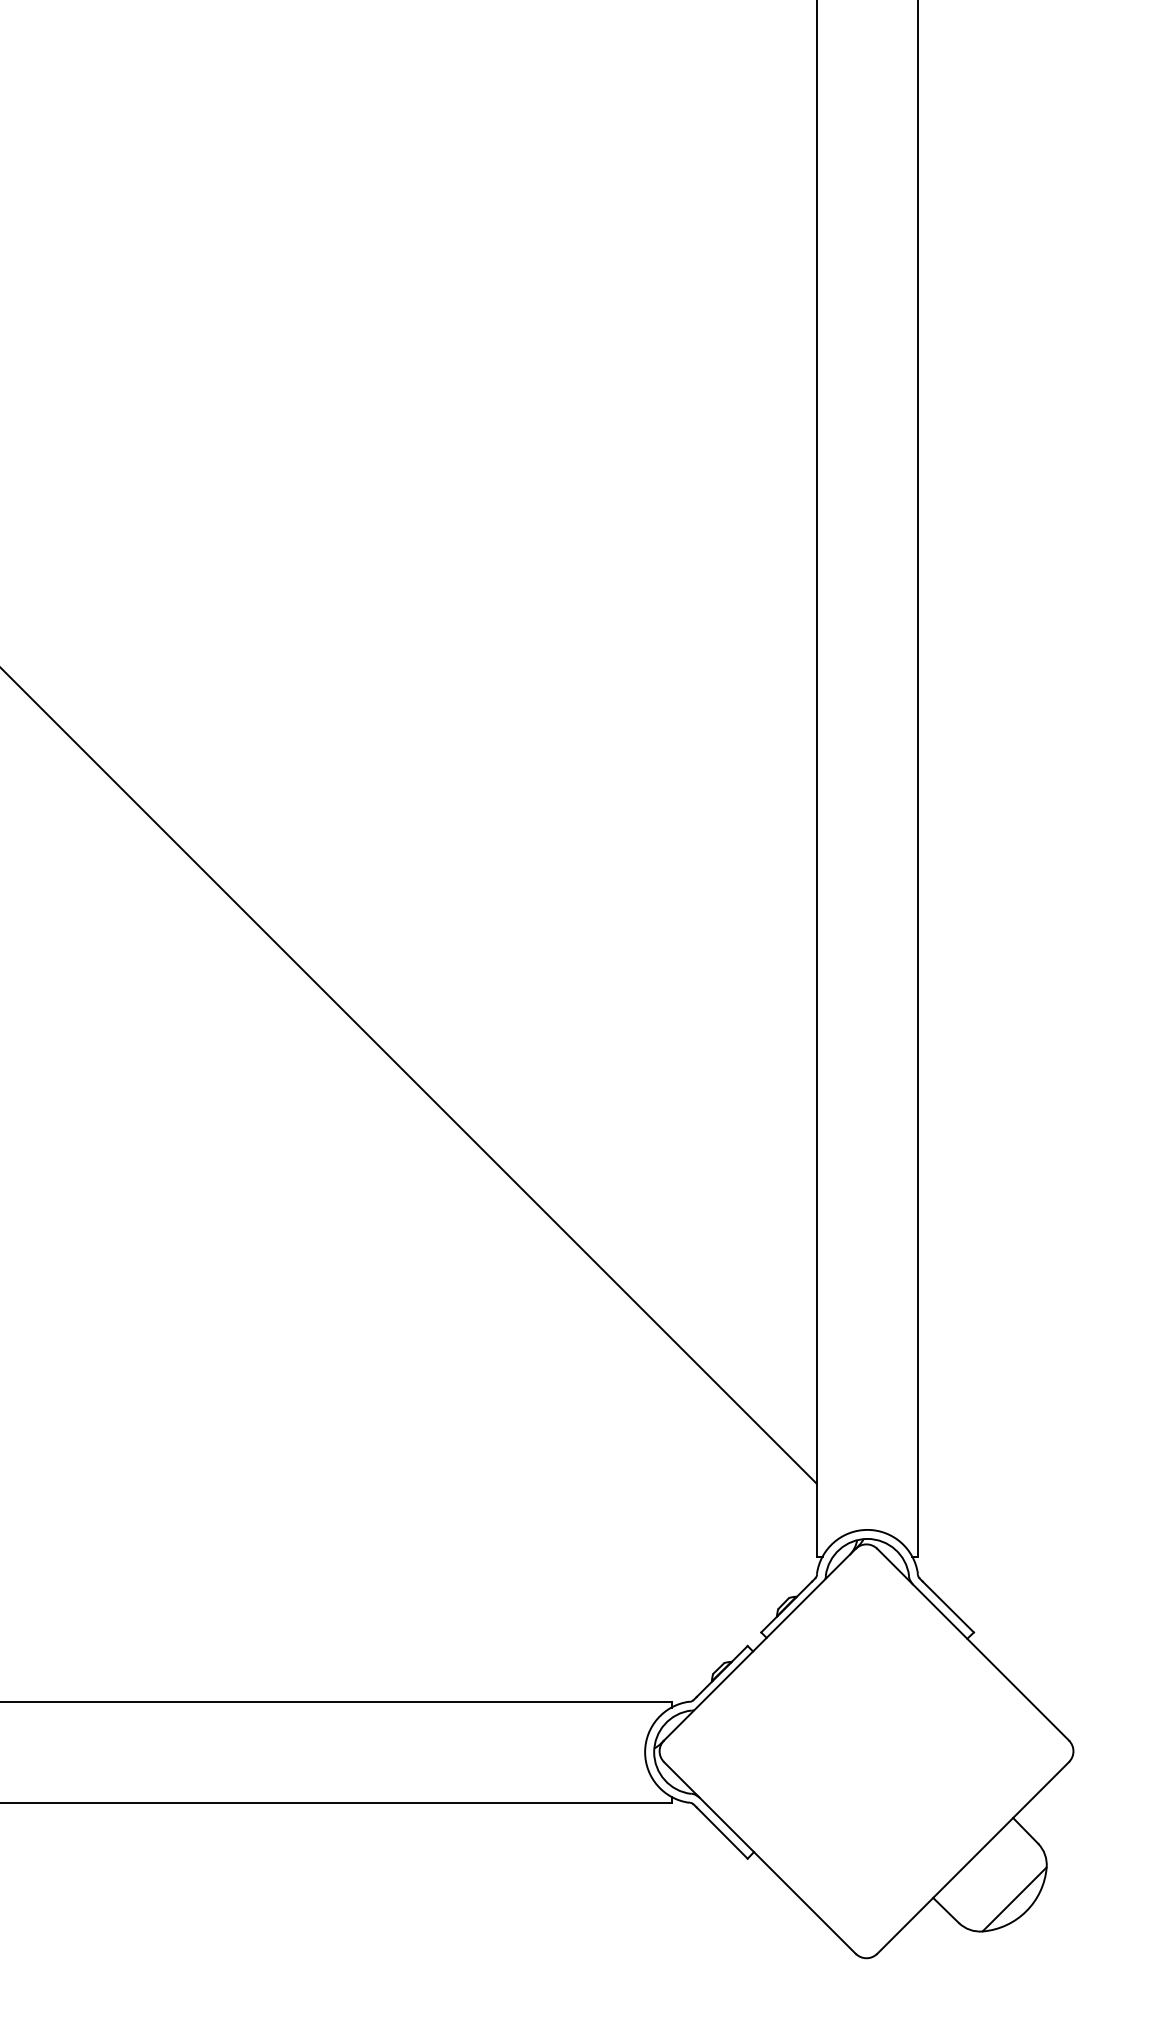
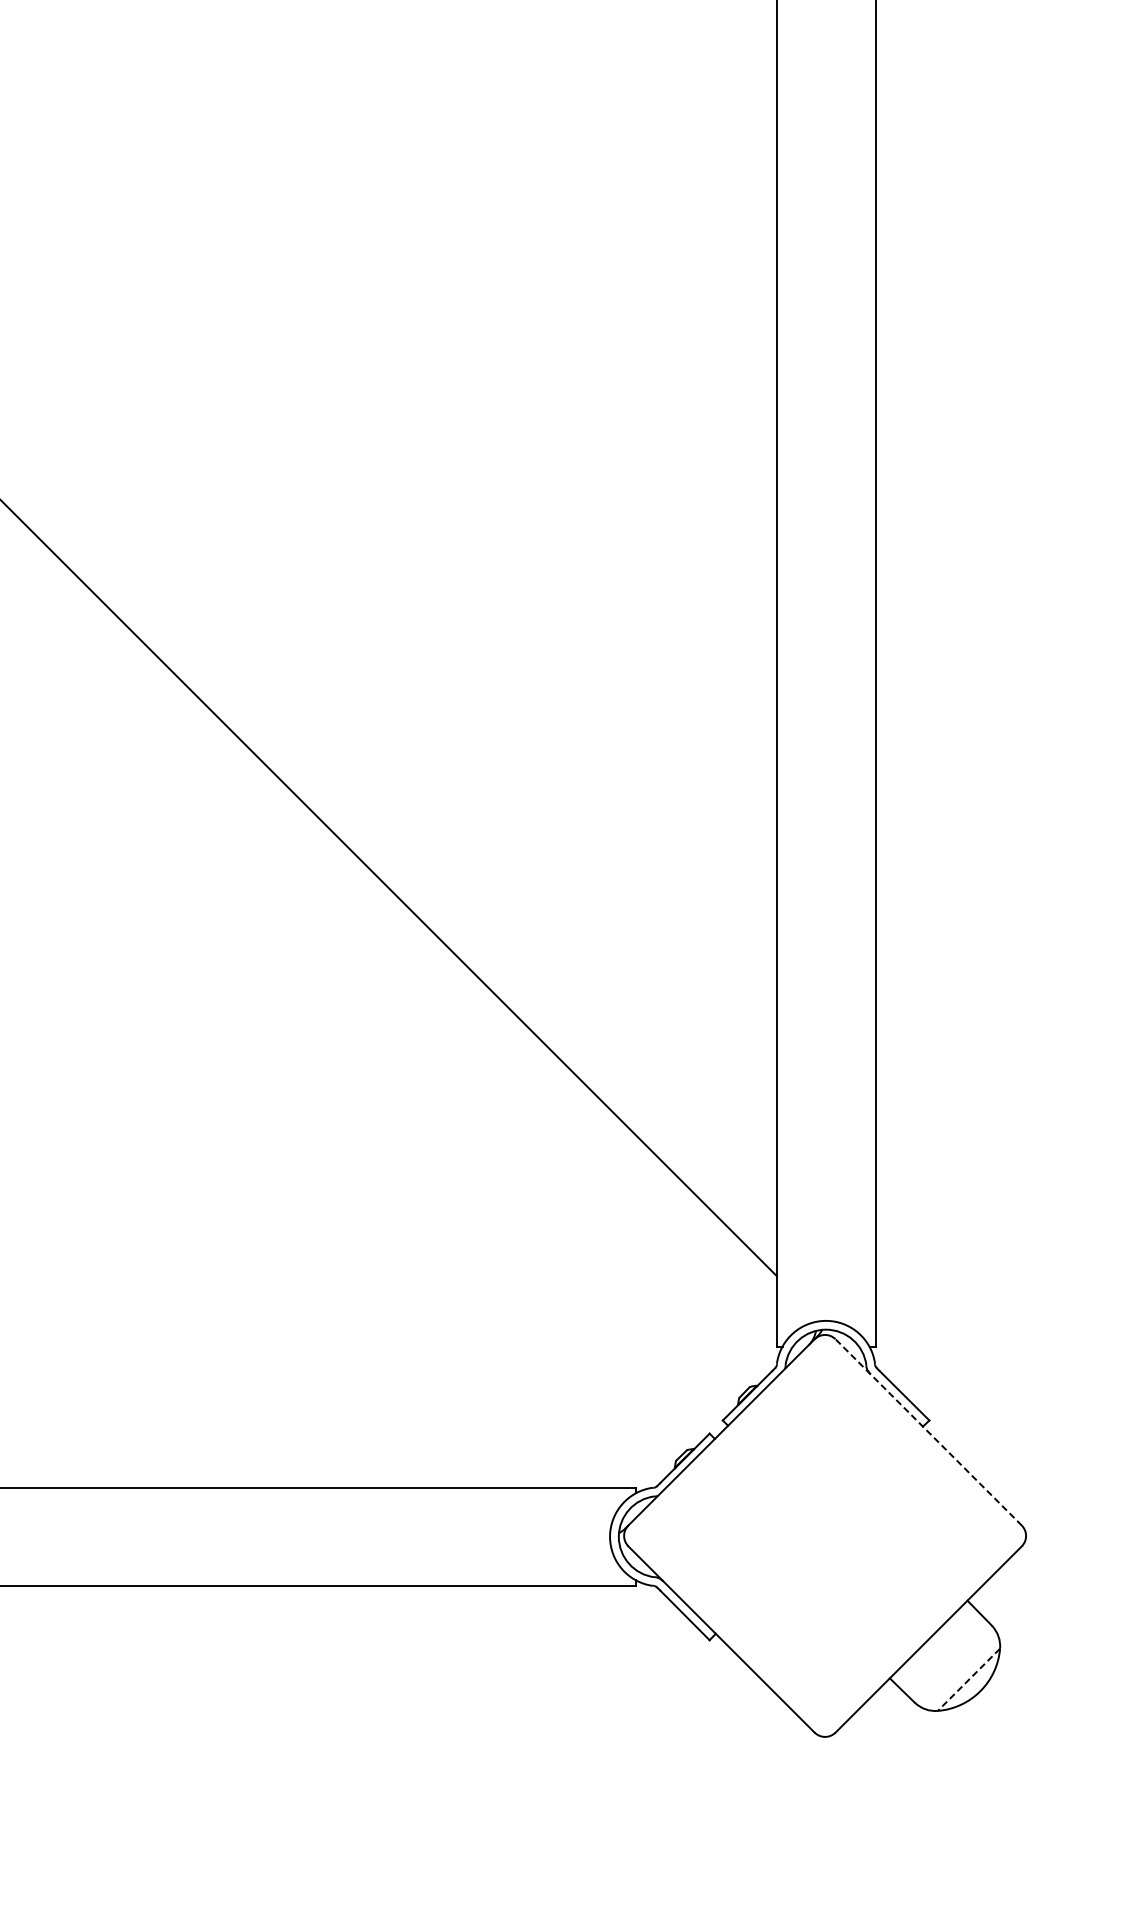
line: (973, 1644) -> (929, 1432), solid -> dashed
line: (1014, 1899) -> (968, 1679), solid -> dashed

